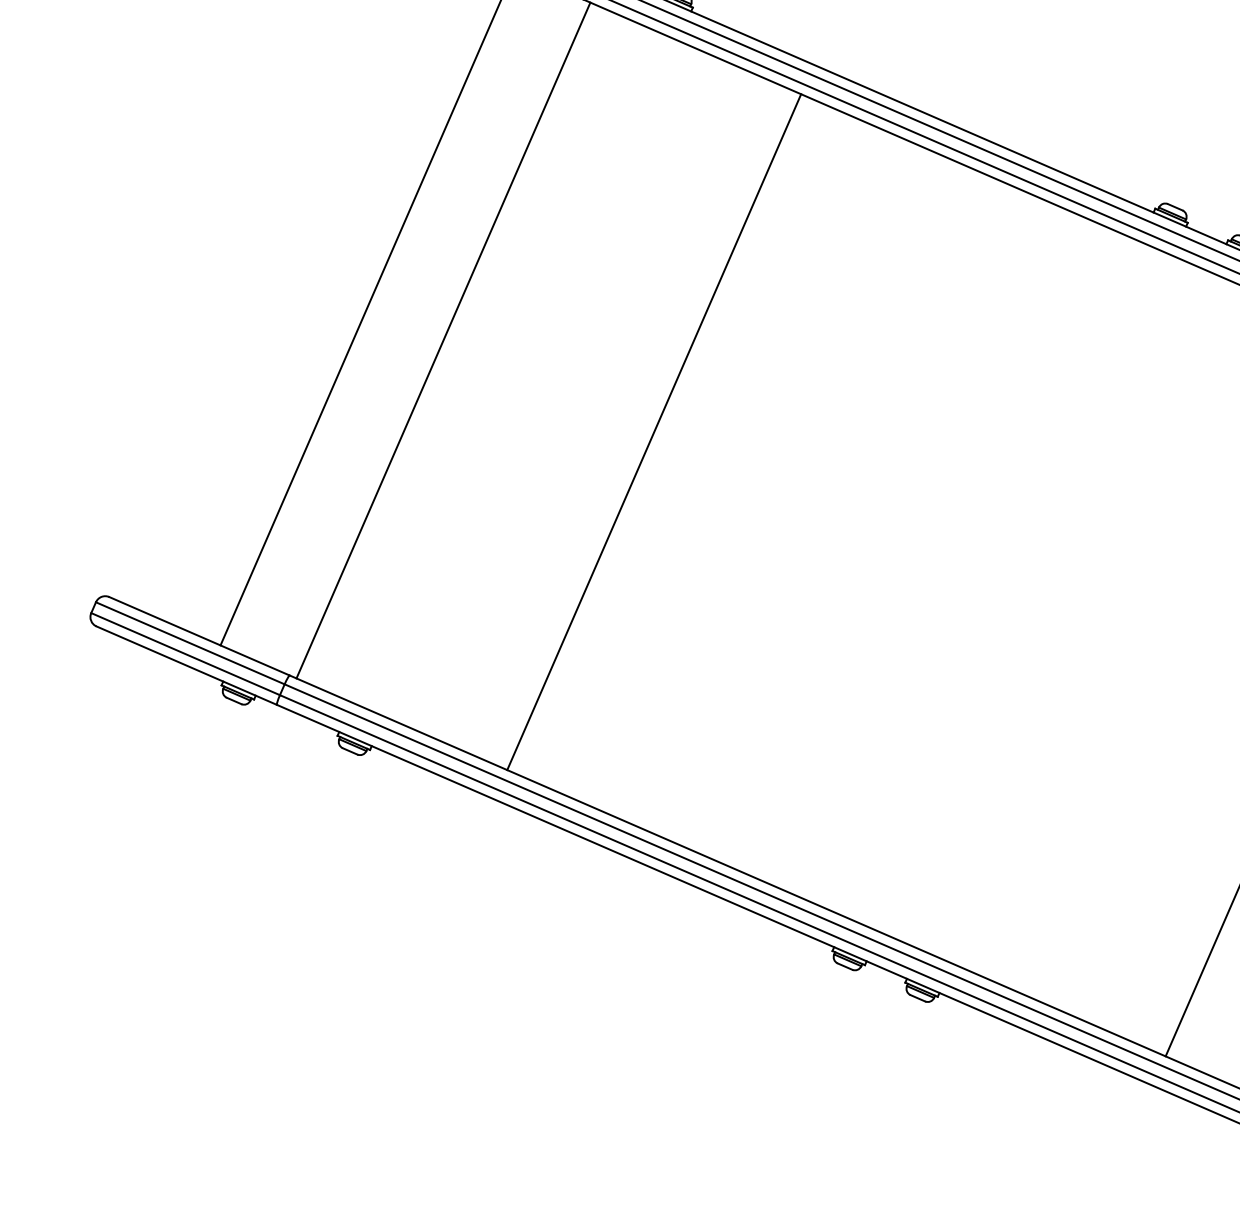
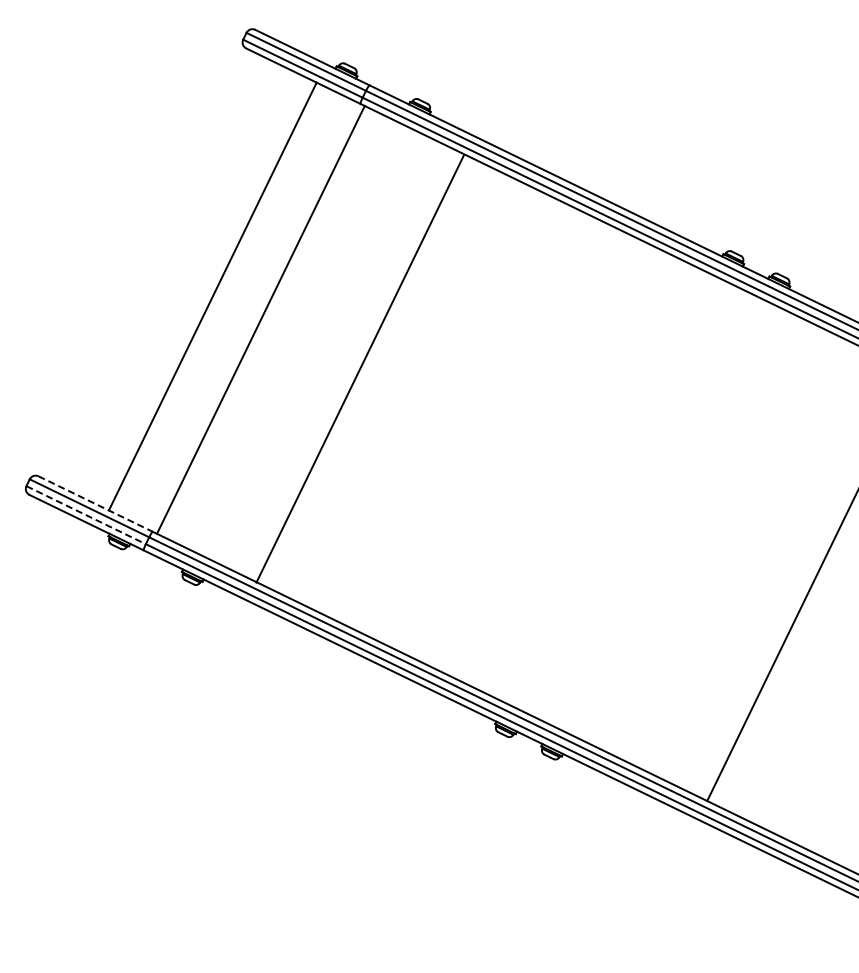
line: (654, 431) -> (360, 368), moved
line: (199, 637) -> (95, 504), solid -> dashed
line: (186, 654) -> (86, 515), solid -> dashed

